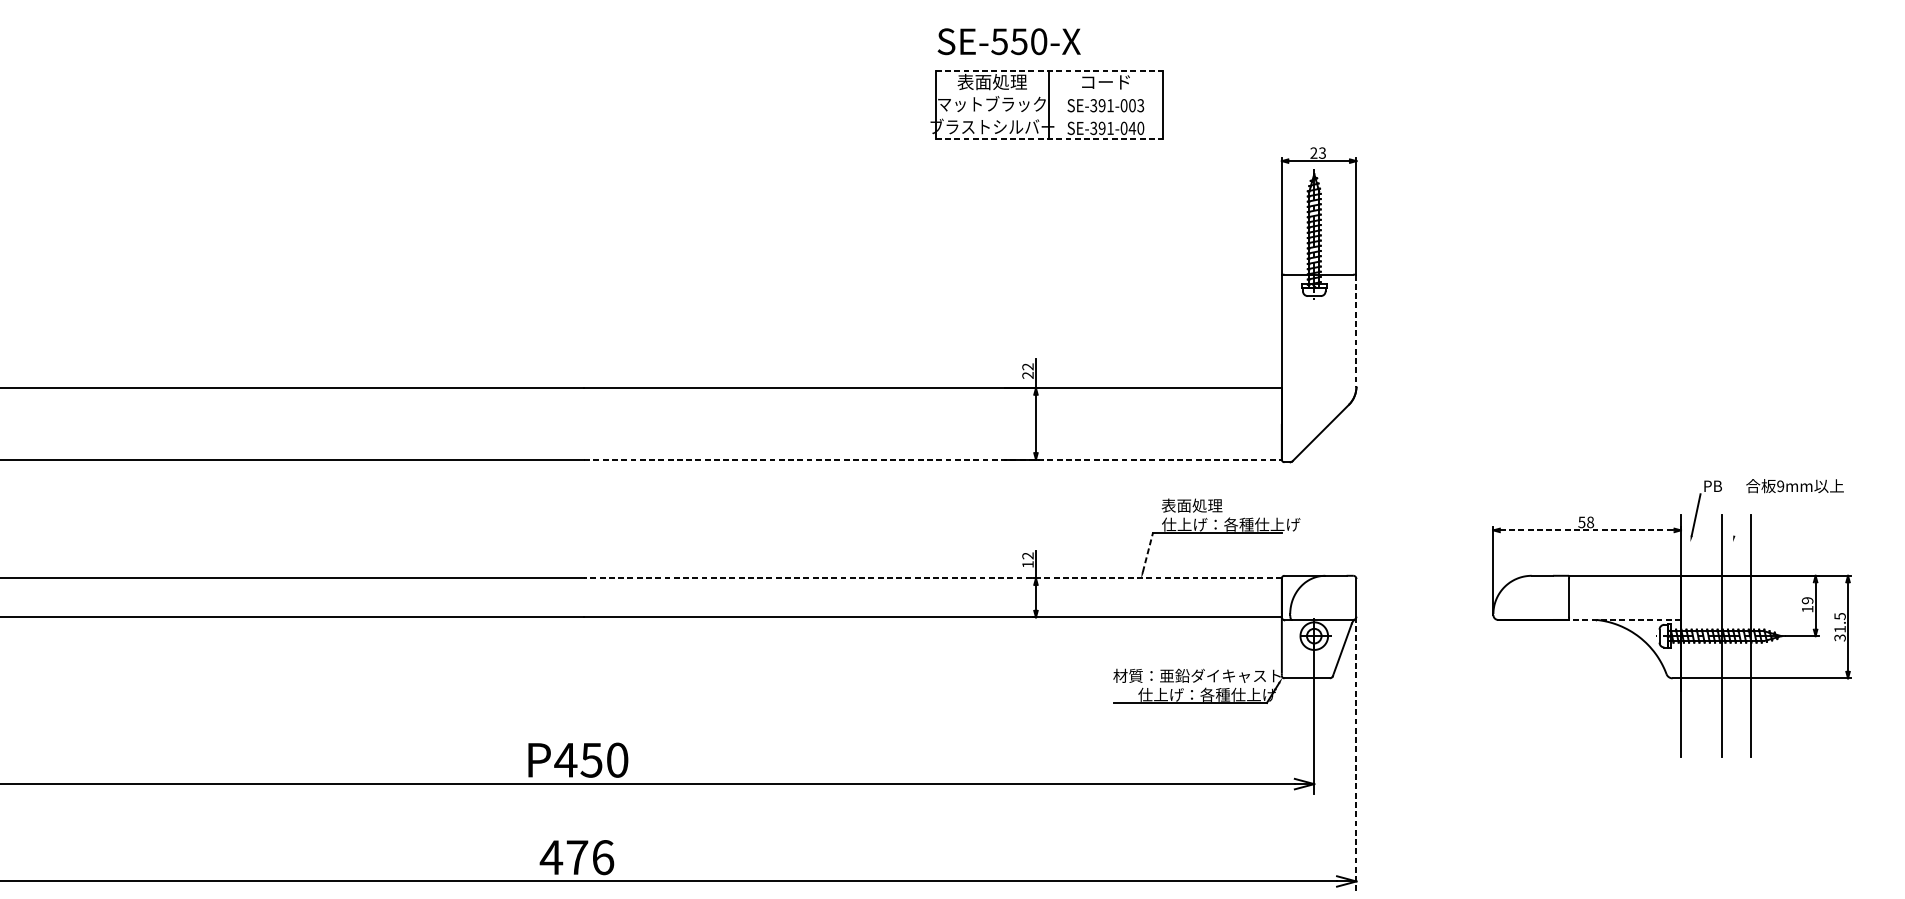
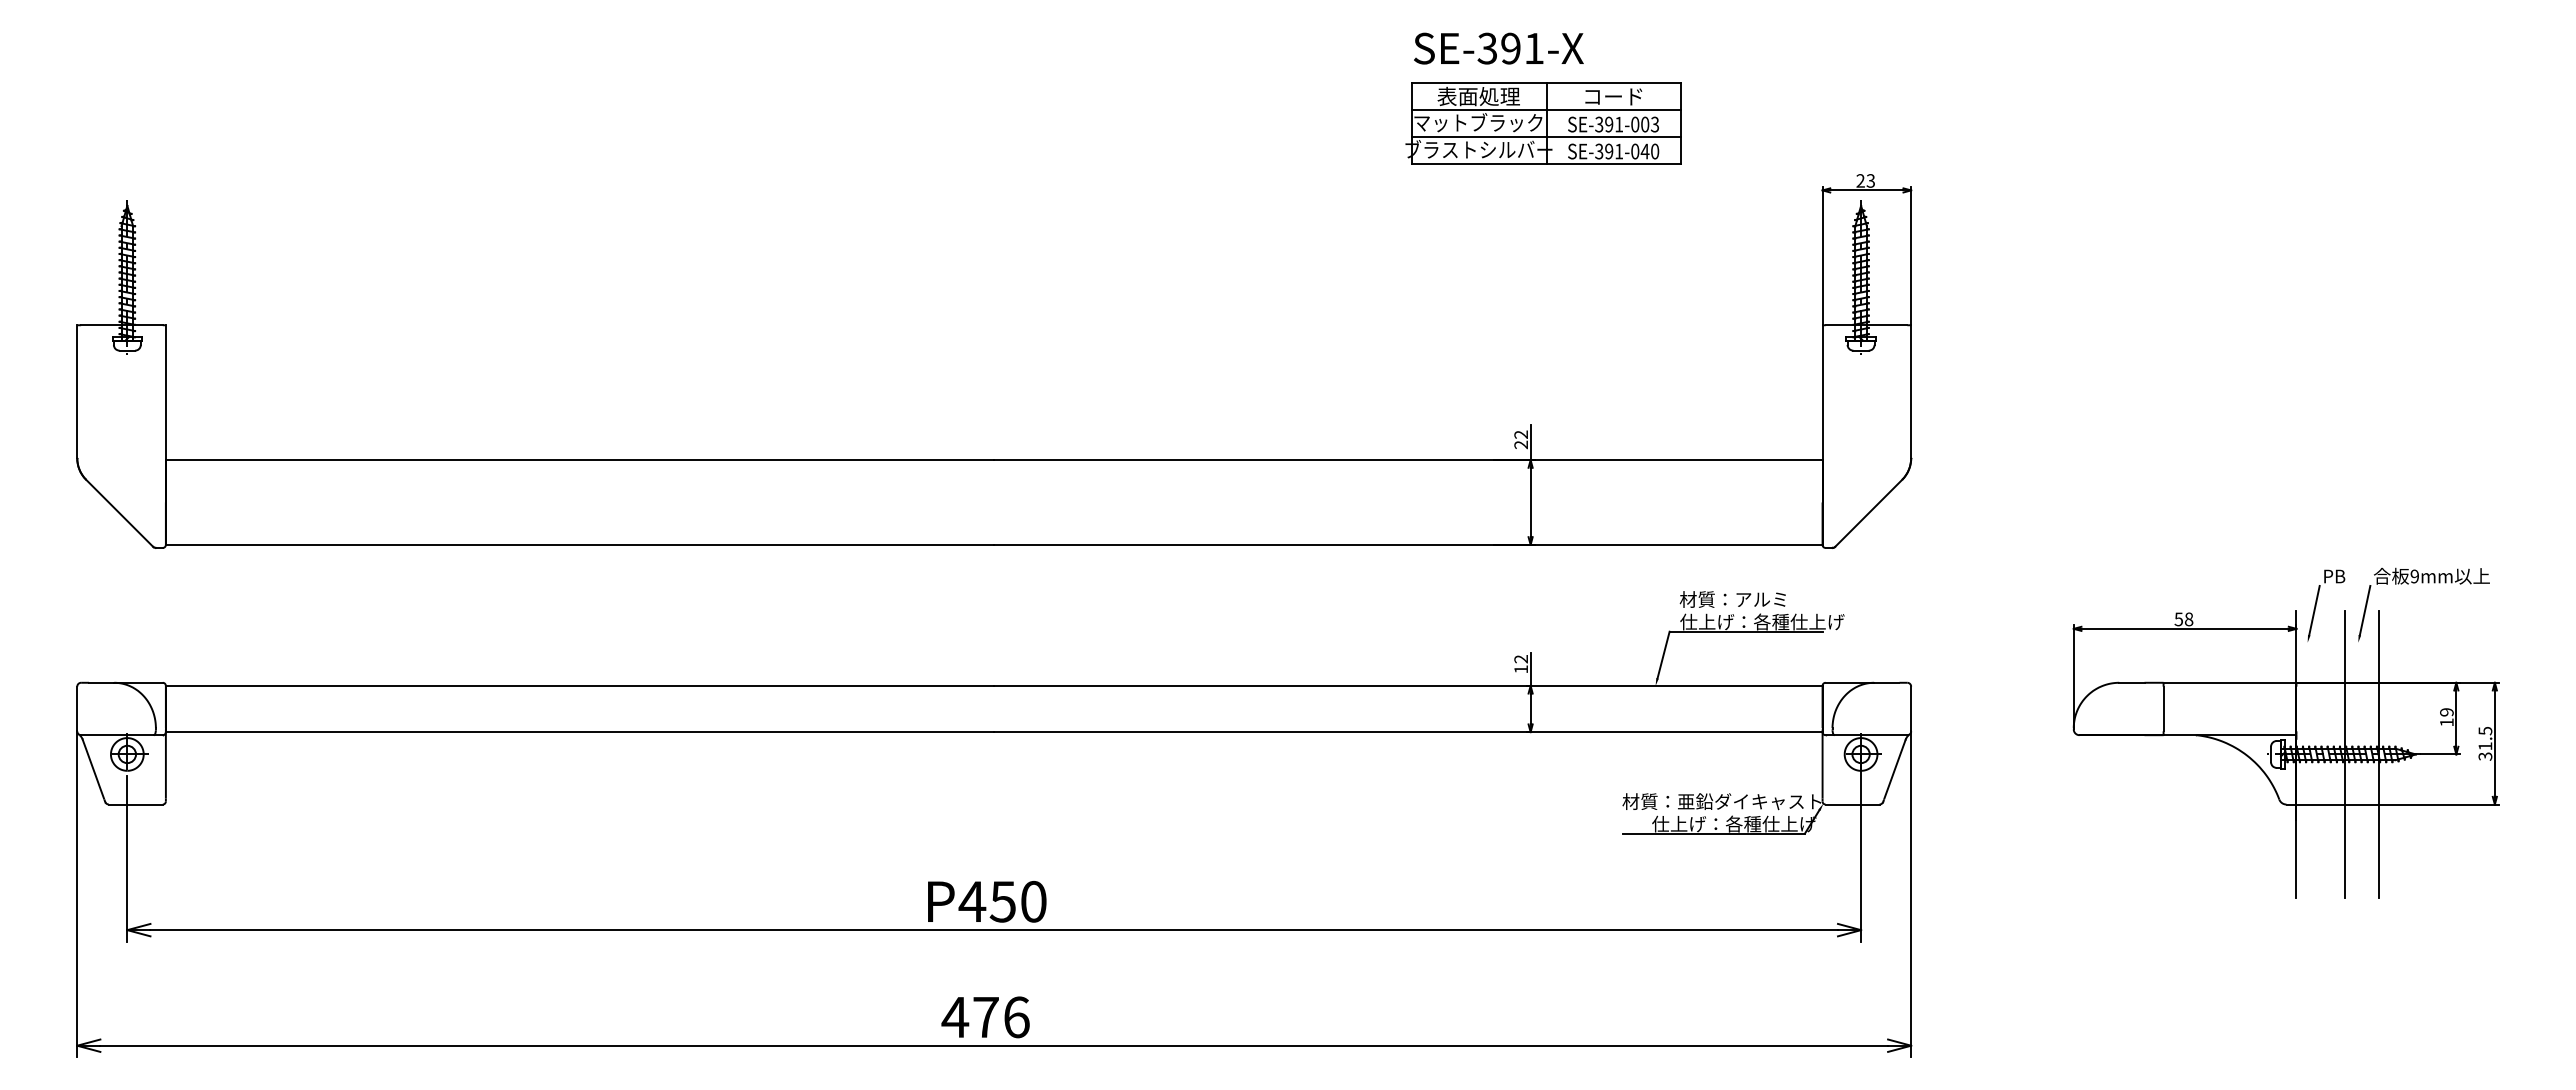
text: (1019, 41) -> (1510, 48), SE-550-X -> SE-391-X
line: (1049, 71) -> (1546, 83), dashed -> solid
line: (1049, 93) -> (1546, 110), added
line: (1049, 116) -> (1546, 137), added
line: (1049, 139) -> (1546, 164), dashed -> solid
line: (1356, 331) -> (1911, 392), dashed -> solid
line: (933, 459) -> (1408, 544), dashed -> solid
text: (1205, 505) -> (1732, 599), 表面処理 -> 材質：アルミ
line: (1738, 514) -> (2364, 610), added
line: (1587, 530) -> (2185, 628), dashed -> solid
line: (1147, 551) -> (1663, 654), dashed -> solid
line: (932, 578) -> (1407, 685), dashed -> solid
line: (1624, 620) -> (2229, 735), dashed -> solid
line: (1356, 754) -> (1911, 894), dashed -> solid

